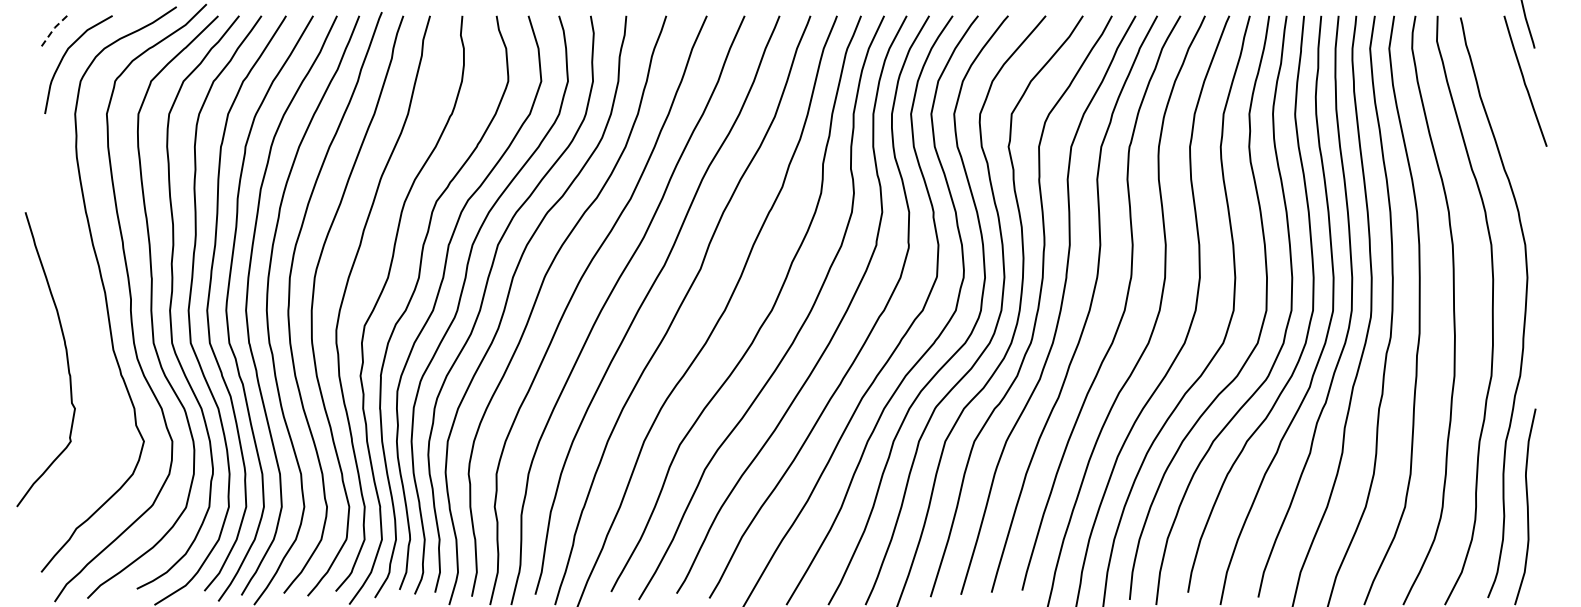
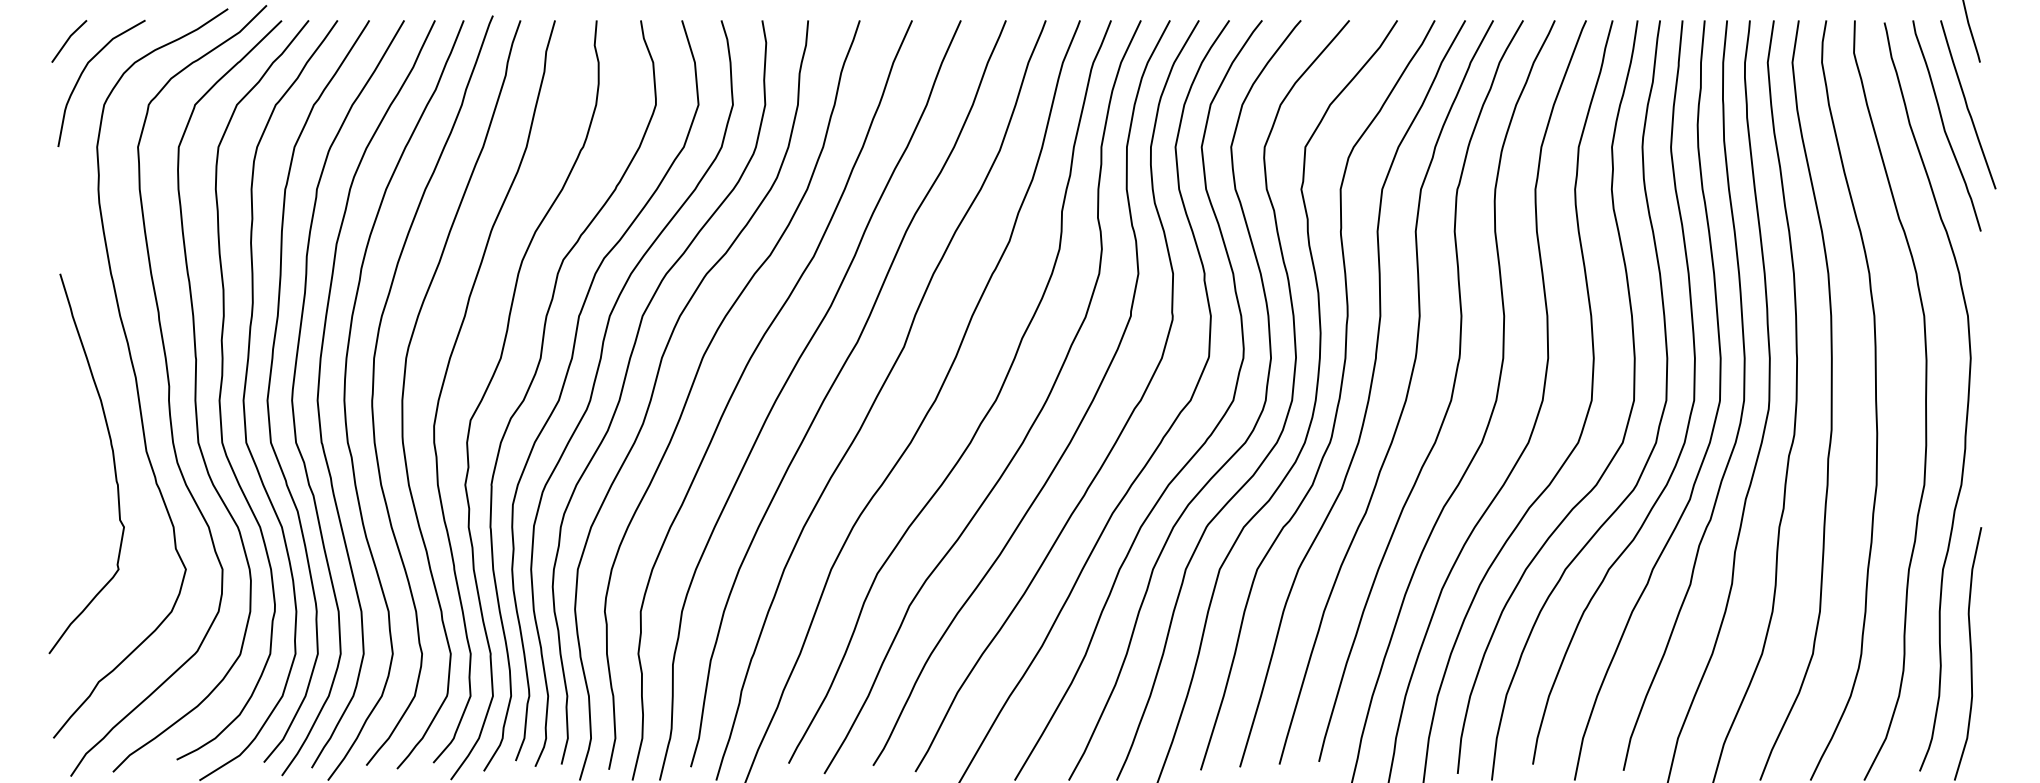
line: (52, 31) -> (67, 40), dashed -> solid
curve: (1507, 97) -> (1945, 125), added
curve: (66, 359) -> (113, 463), moved

